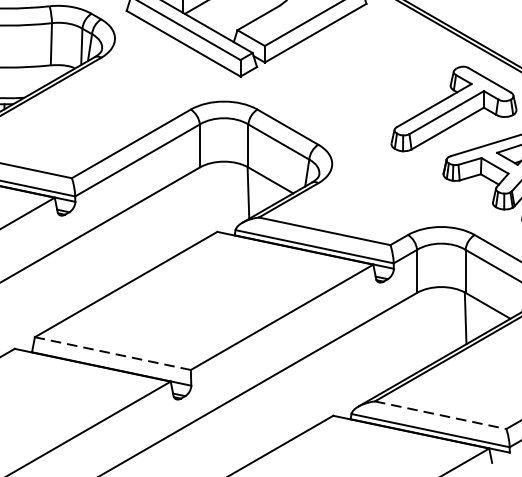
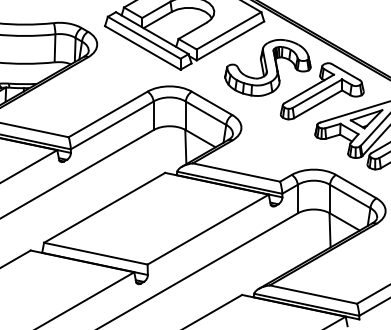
part: (371, 73) -> (267, 67), added
line: (112, 353) -> (95, 253), dashed -> solid
line: (440, 415) -> (313, 294), dashed -> solid

